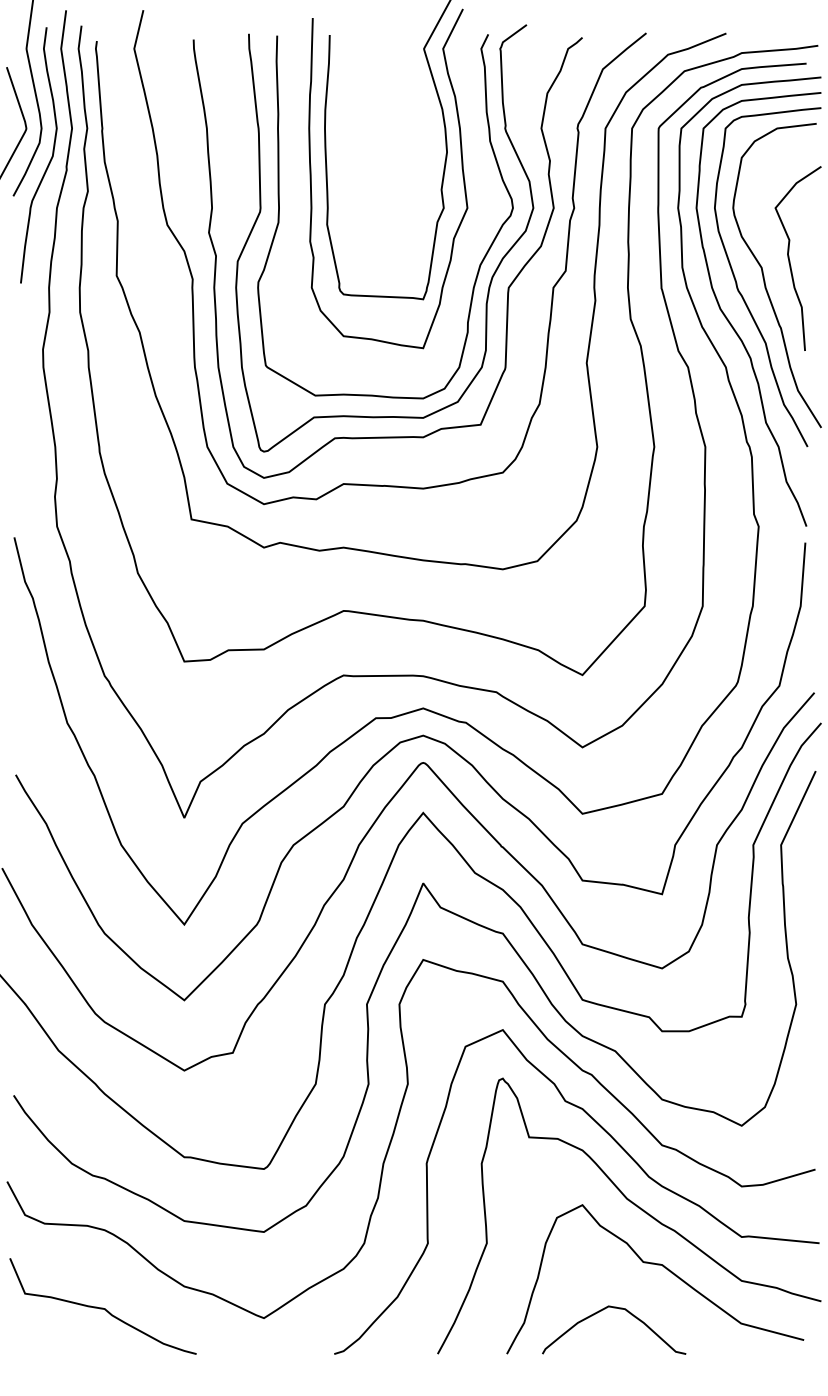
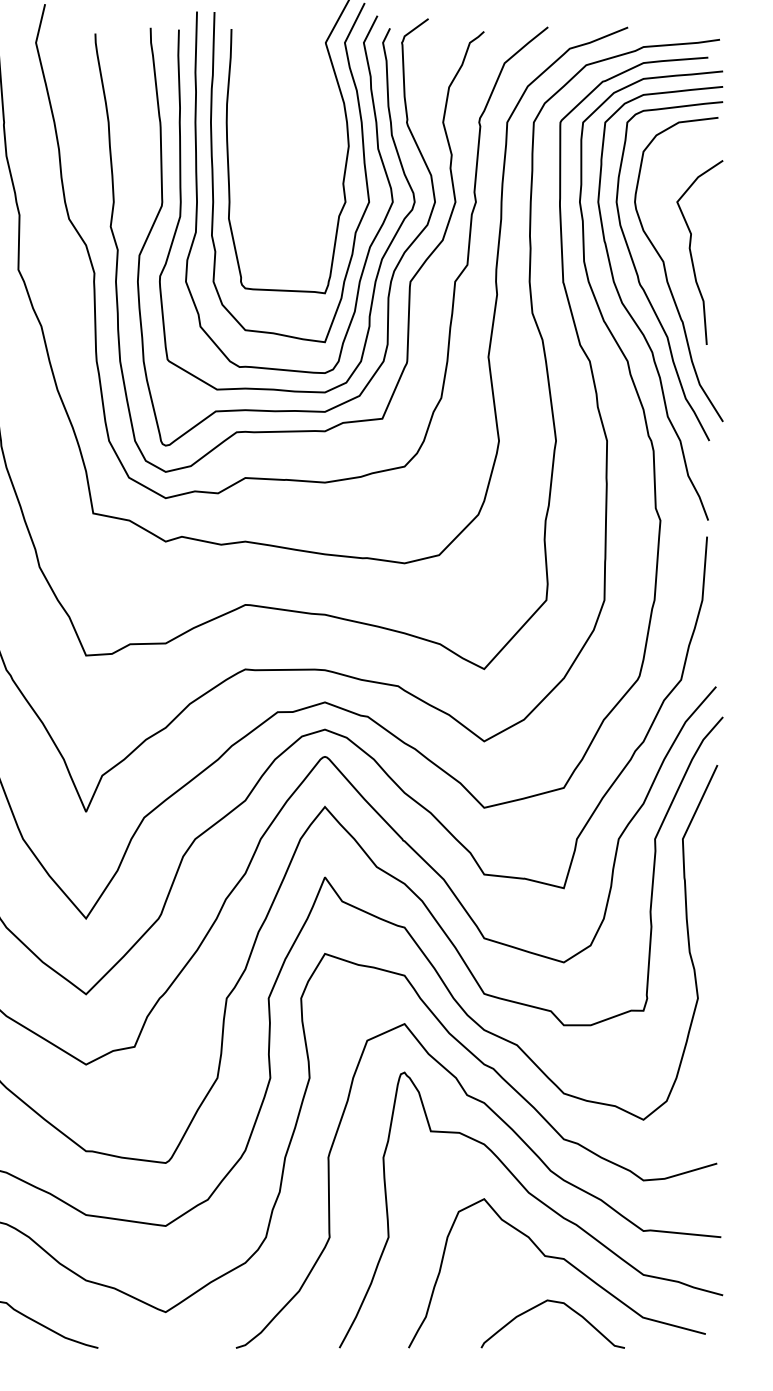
curve: (296, 203) -> (198, 197), added
curve: (619, 1309) -> (558, 1303), moved

